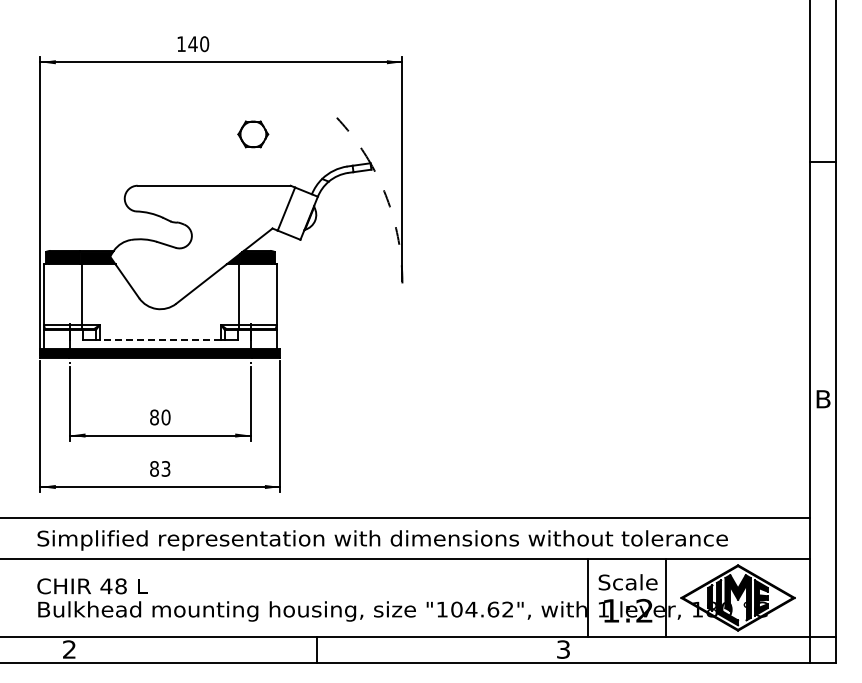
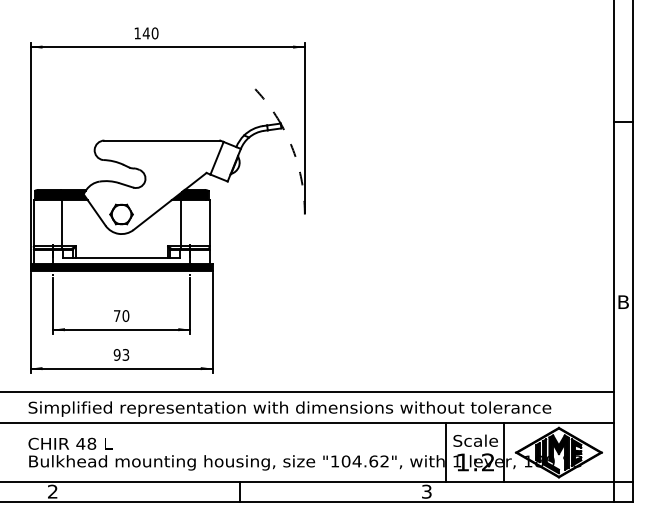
part: (253, 134) -> (121, 214), moved
line: (160, 340) -> (121, 257), dashed -> solid
text: (154, 417) -> (117, 316), 80 -> 70
text: (154, 468) -> (117, 354), 83 -> 93

